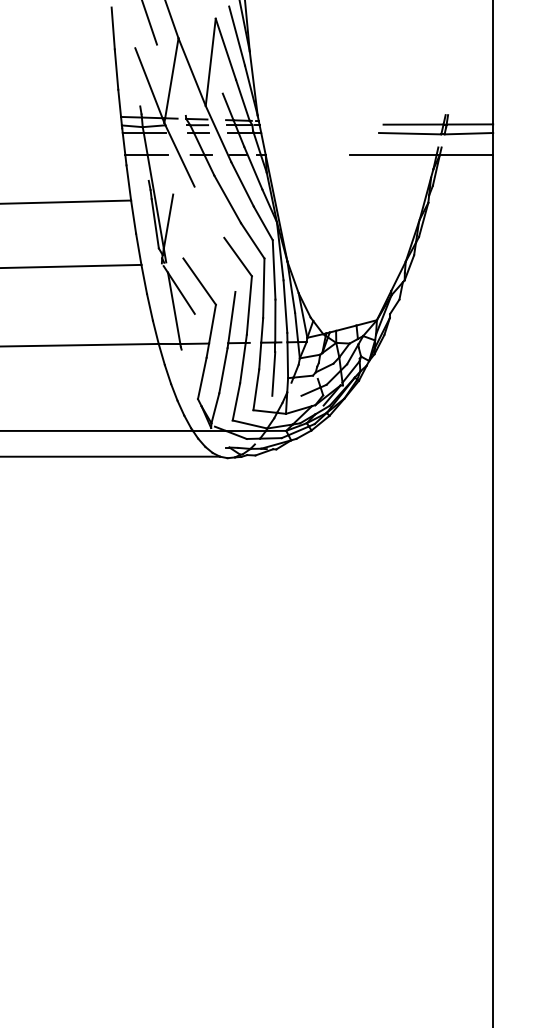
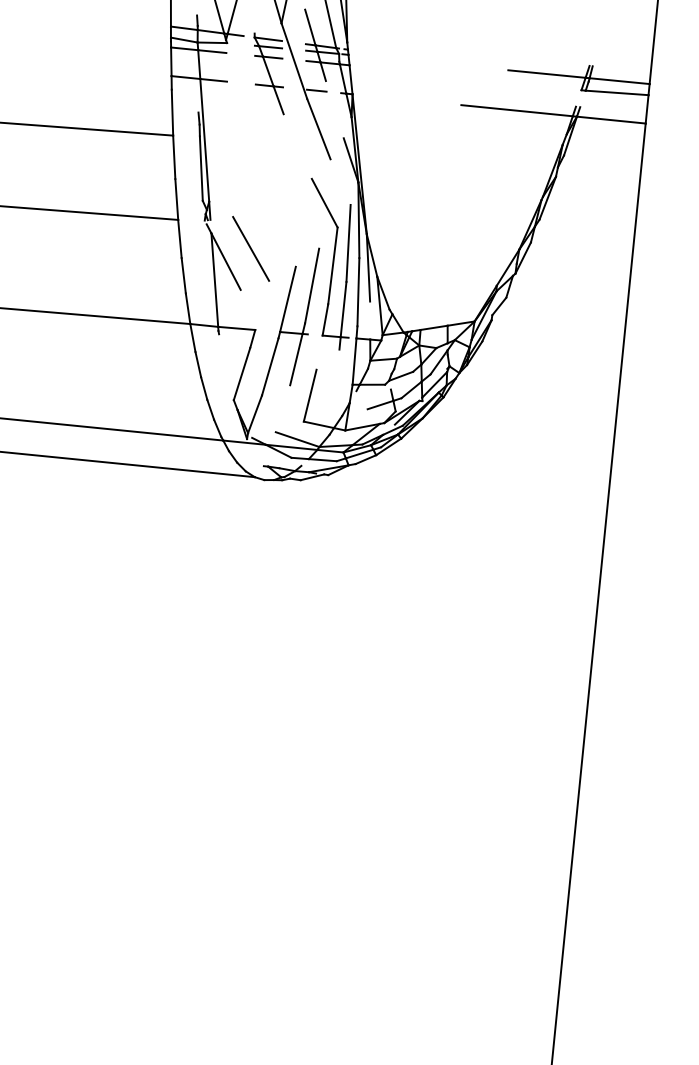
line: (410, 133) -> (541, 85), removed
line: (179, 155) -> (241, 83), removed
line: (253, 167) -> (335, 108), removed
line: (227, 199) -> (297, 146), removed
line: (168, 221) -> (218, 167), removed
line: (262, 223) -> (339, 182), removed
line: (237, 256) -> (303, 221), removed
line: (212, 323) -> (262, 304), removed
line: (296, 327) -> (370, 320), removed
line: (260, 355) -> (320, 351), removed
line: (273, 373) -> (334, 376), removed
line: (236, 401) -> (283, 408), removed

